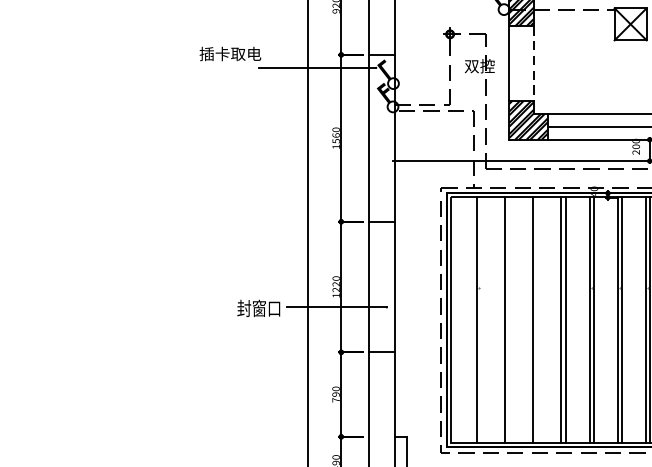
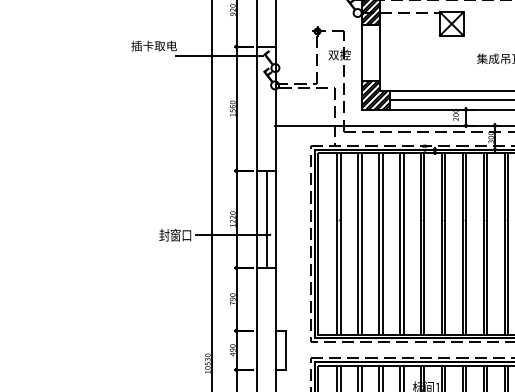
line: (533, 64) -> (379, 53), dashed -> solid
line: (381, 285) -> (266, 218), added
line: (480, 319) -> (340, 243), added
line: (509, 319) -> (361, 243), added
line: (537, 319) -> (382, 243), added

